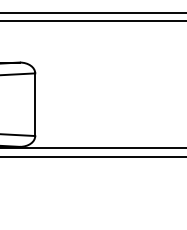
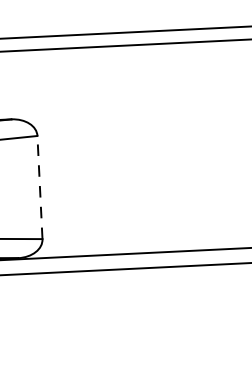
line: (35, 104) -> (40, 187), solid -> dashed

